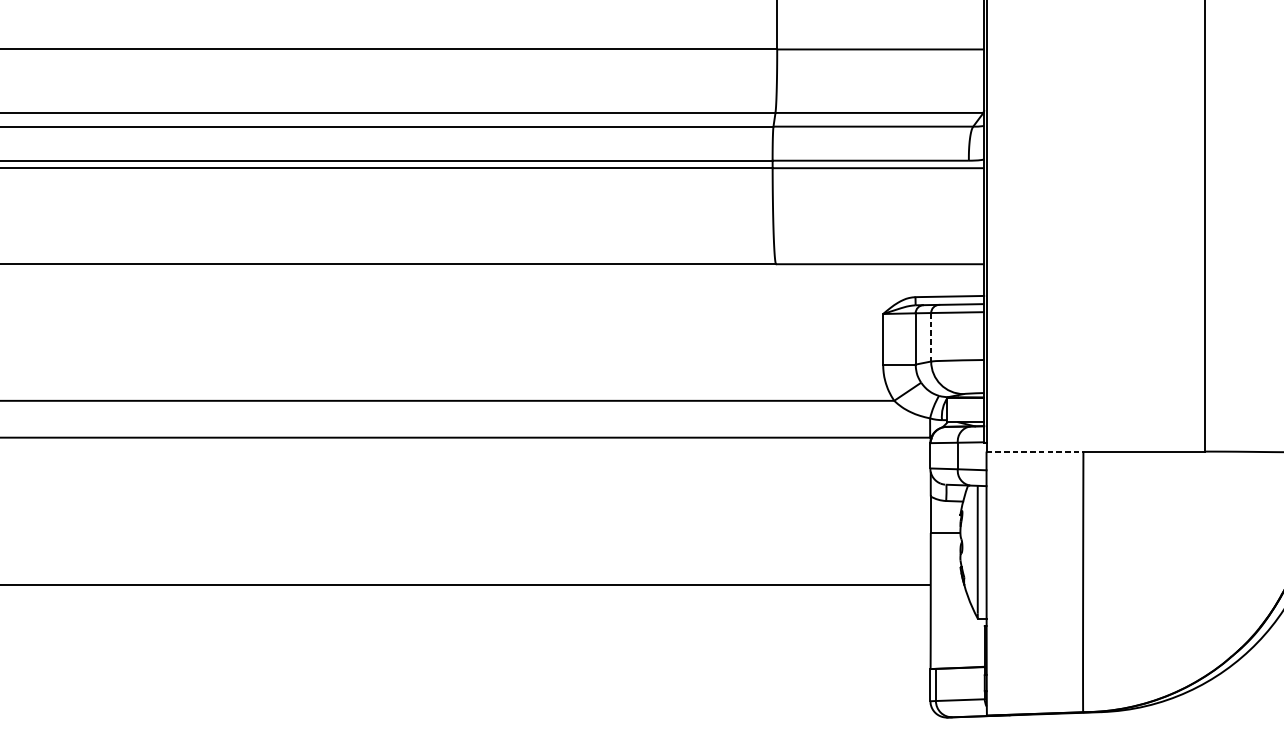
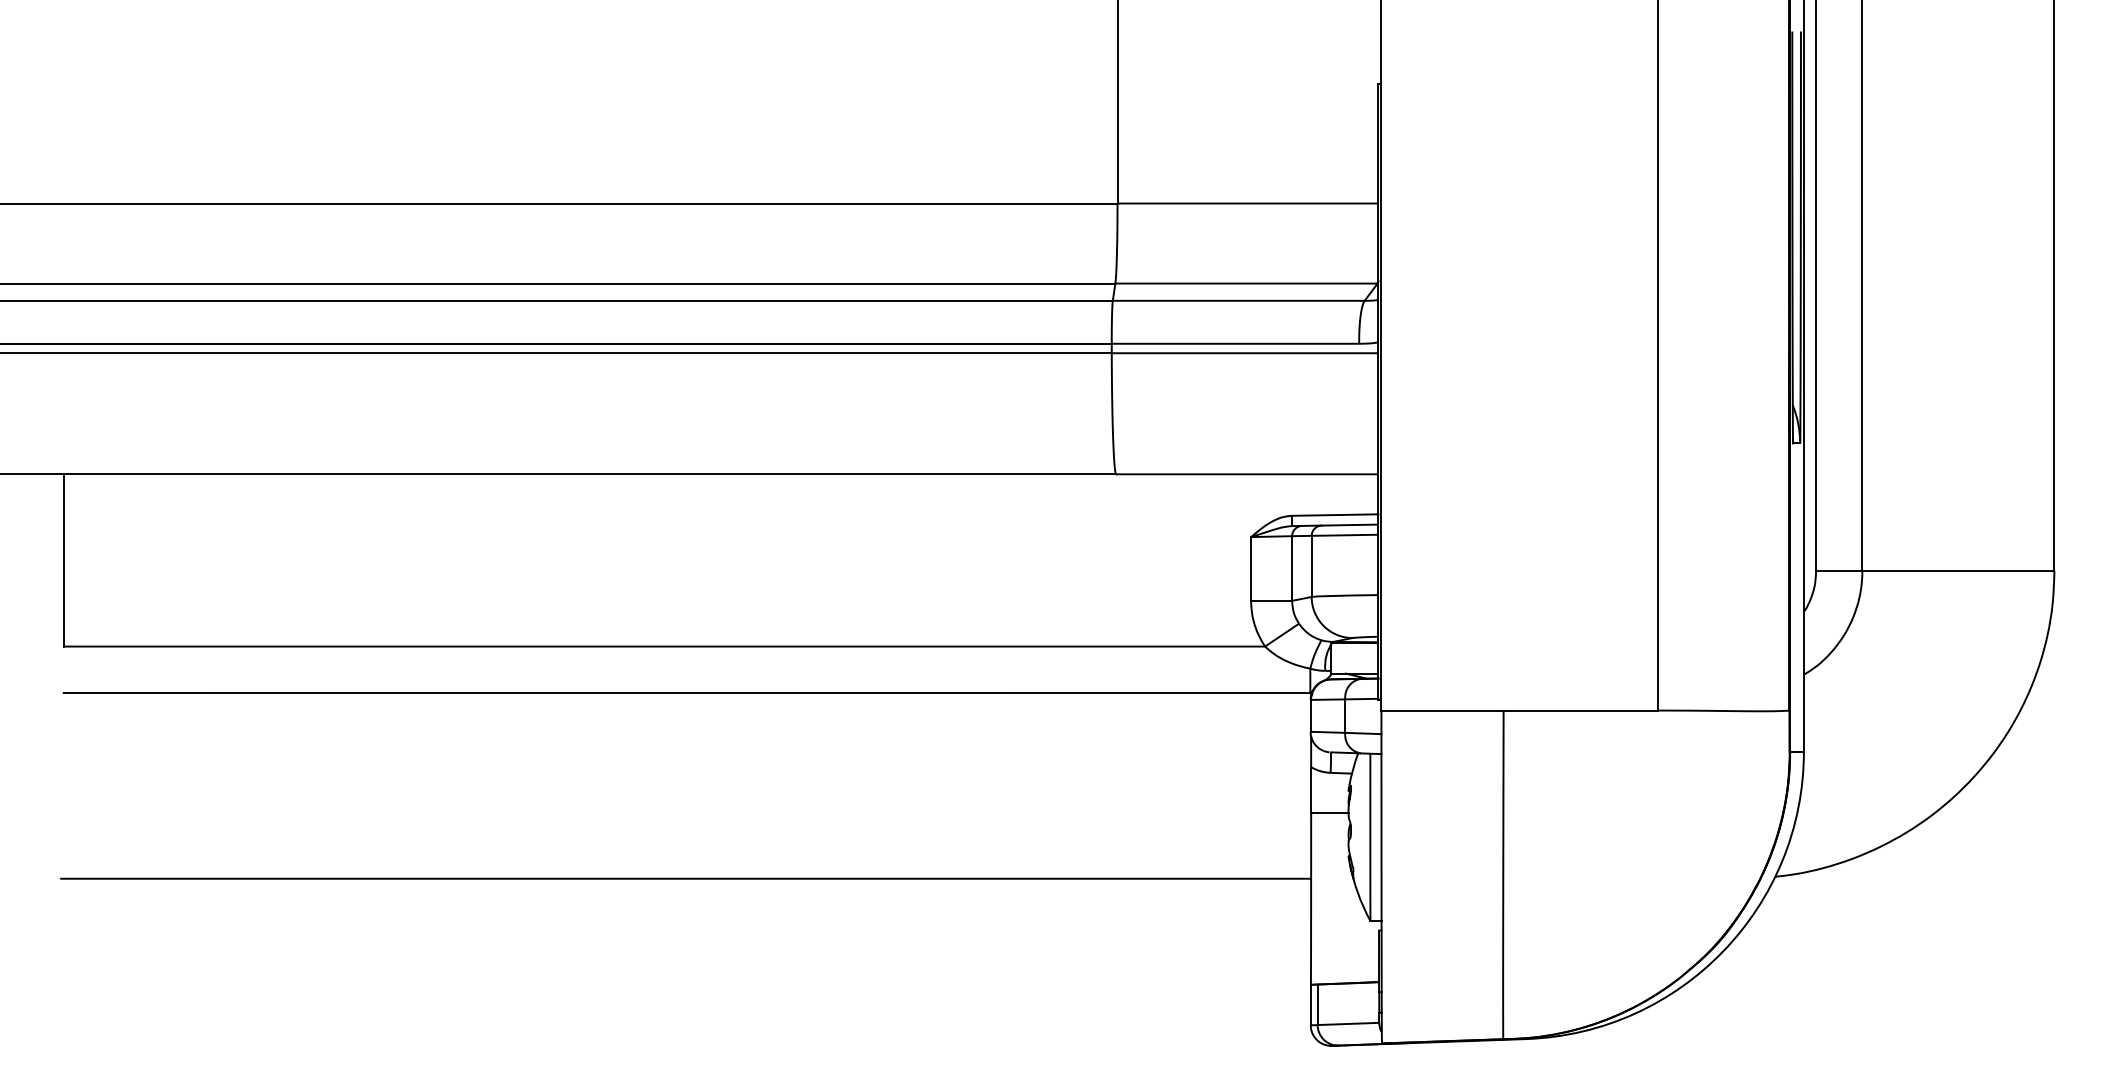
line: (931, 337) -> (1311, 566), dashed -> solid
line: (1035, 451) -> (1443, 710), dashed -> solid

